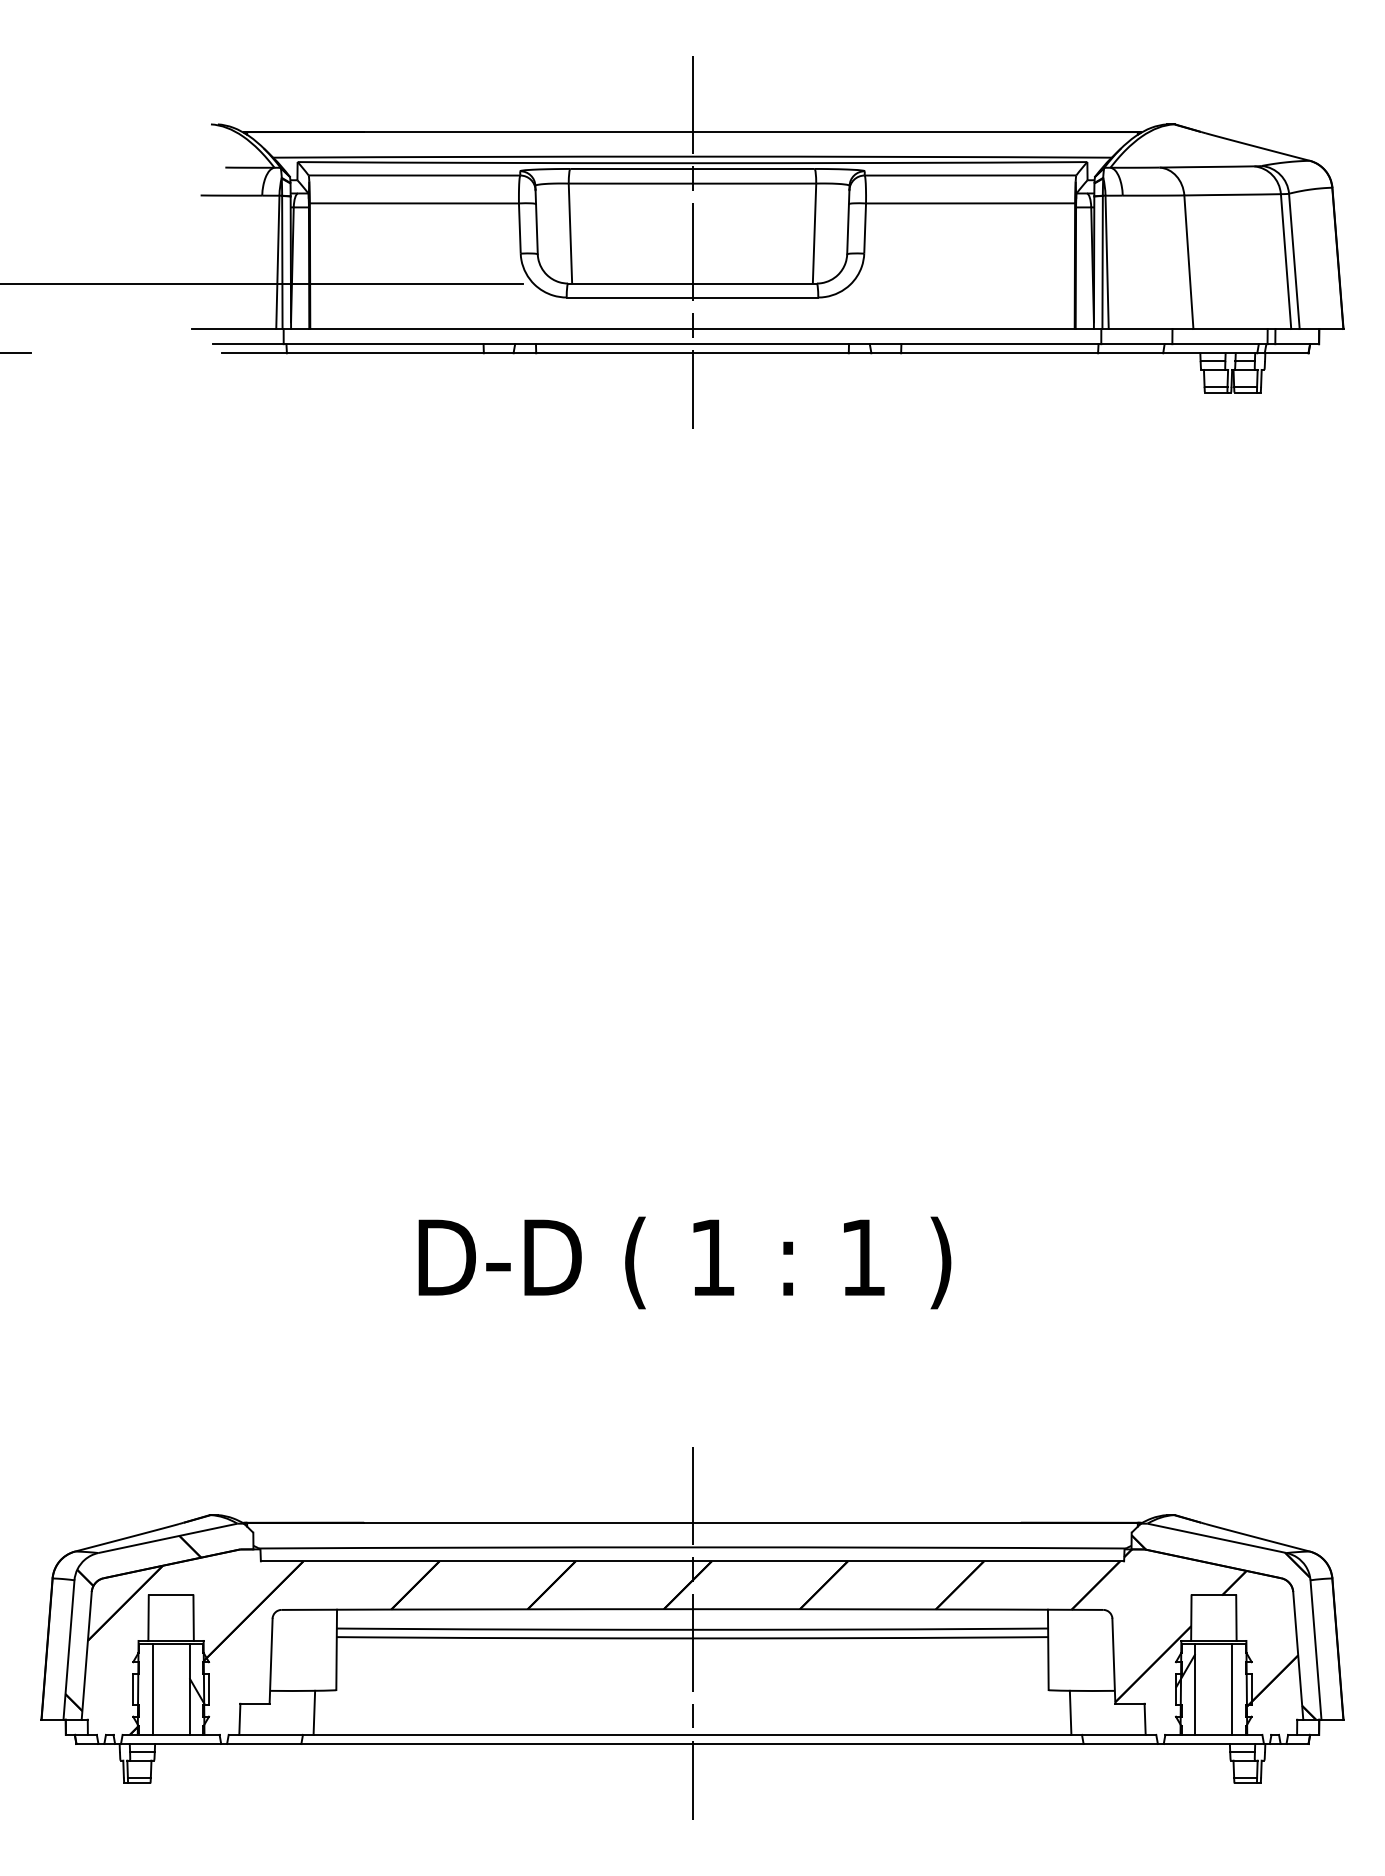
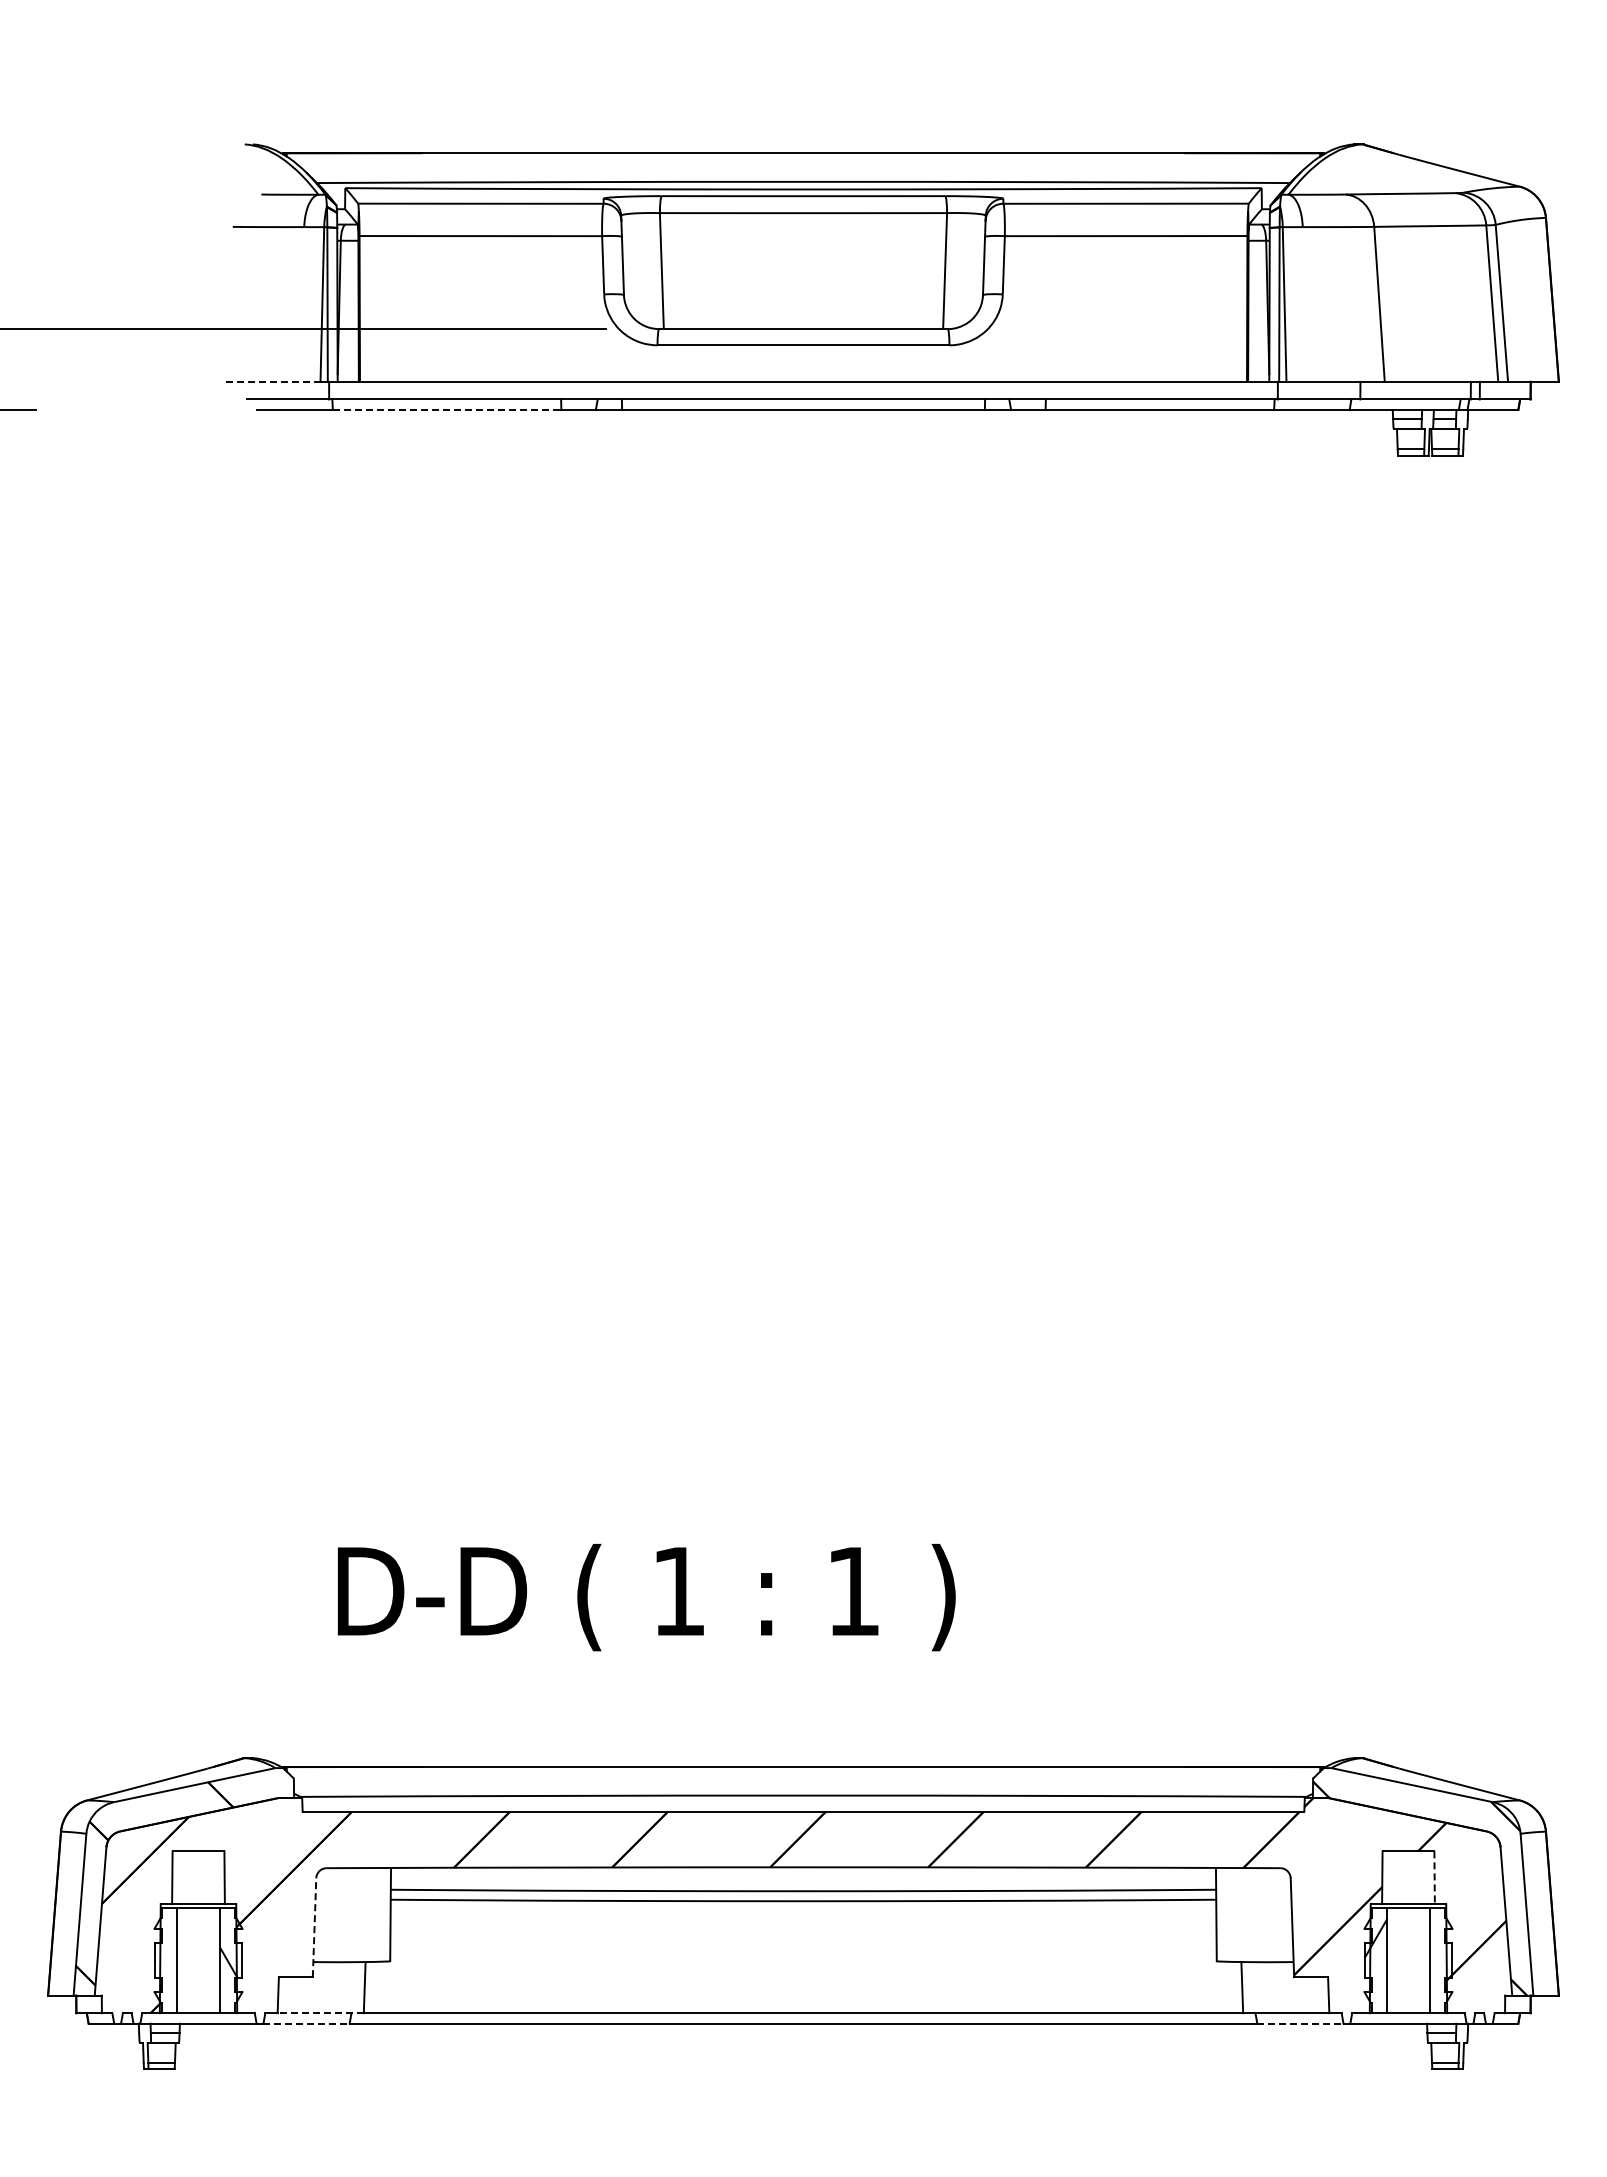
line: (692, 242) -> (803, 281), removed
line: (233, 328) -> (270, 381), solid -> dashed
line: (385, 353) -> (447, 410), solid -> dashed
text: (684, 1262) -> (646, 1597), moved
line: (1236, 1618) -> (1434, 1878), solid -> dashed
line: (692, 1633) -> (803, 1895), removed
line: (271, 1661) -> (314, 1927), solid -> dashed
line: (276, 1735) -> (320, 2013), solid -> dashed
line: (265, 1743) -> (307, 2023), solid -> dashed
line: (1120, 1743) -> (1300, 2023), solid -> dashed

